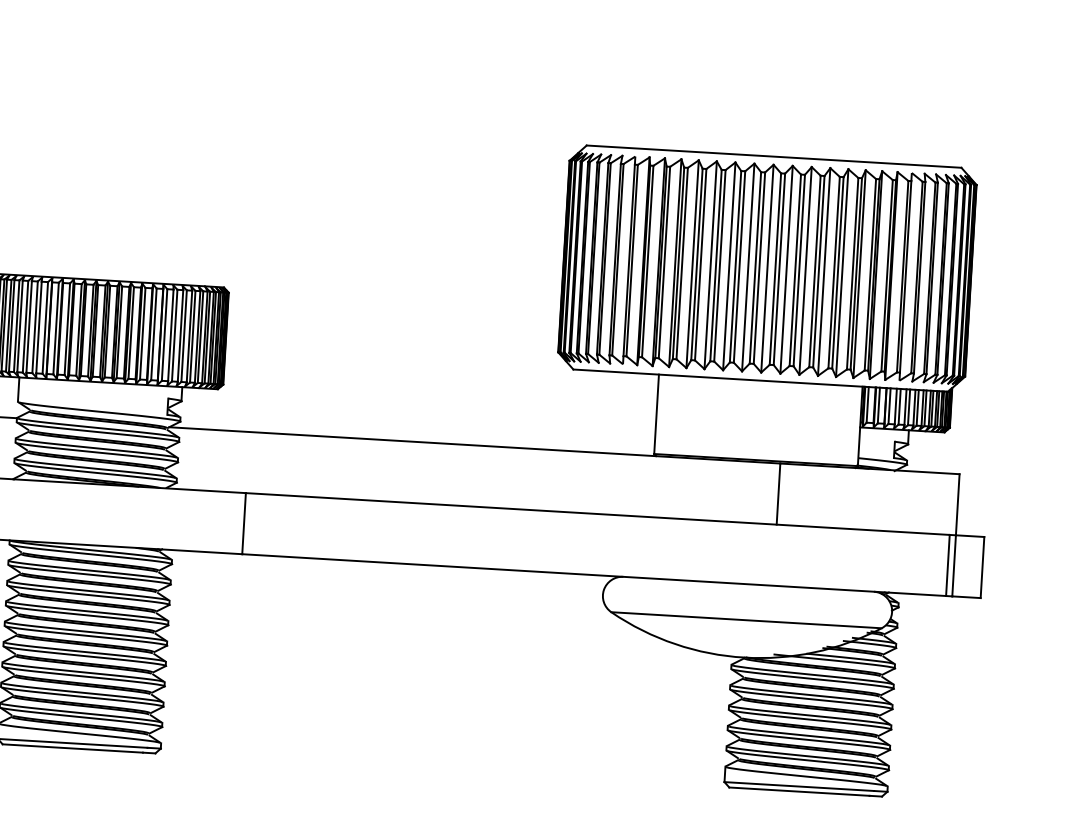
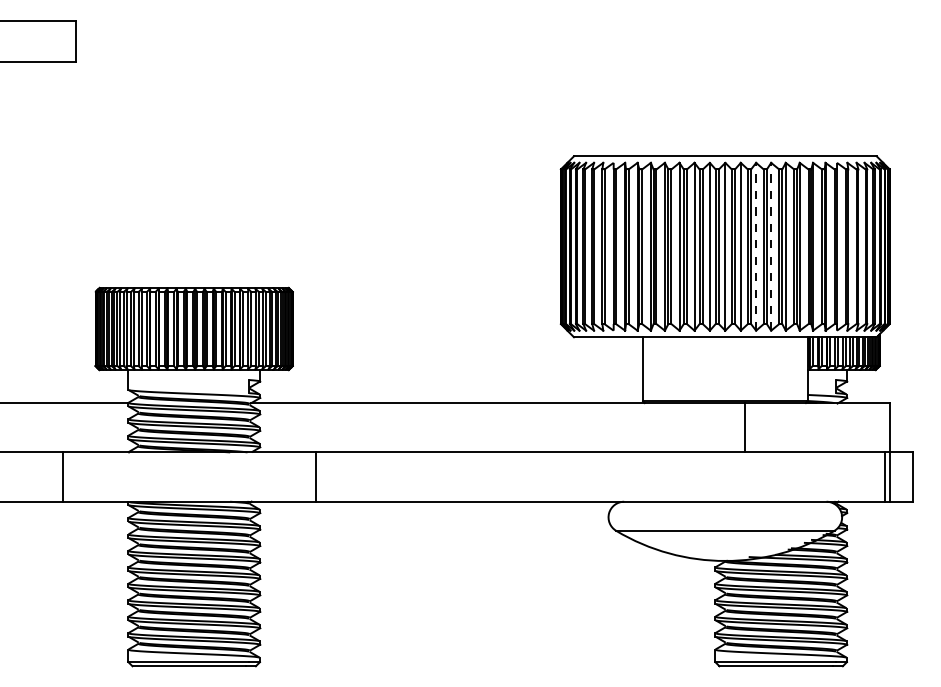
line: (806, 270) -> (756, 246), solid -> dashed
line: (824, 271) -> (771, 246), solid -> dashed

